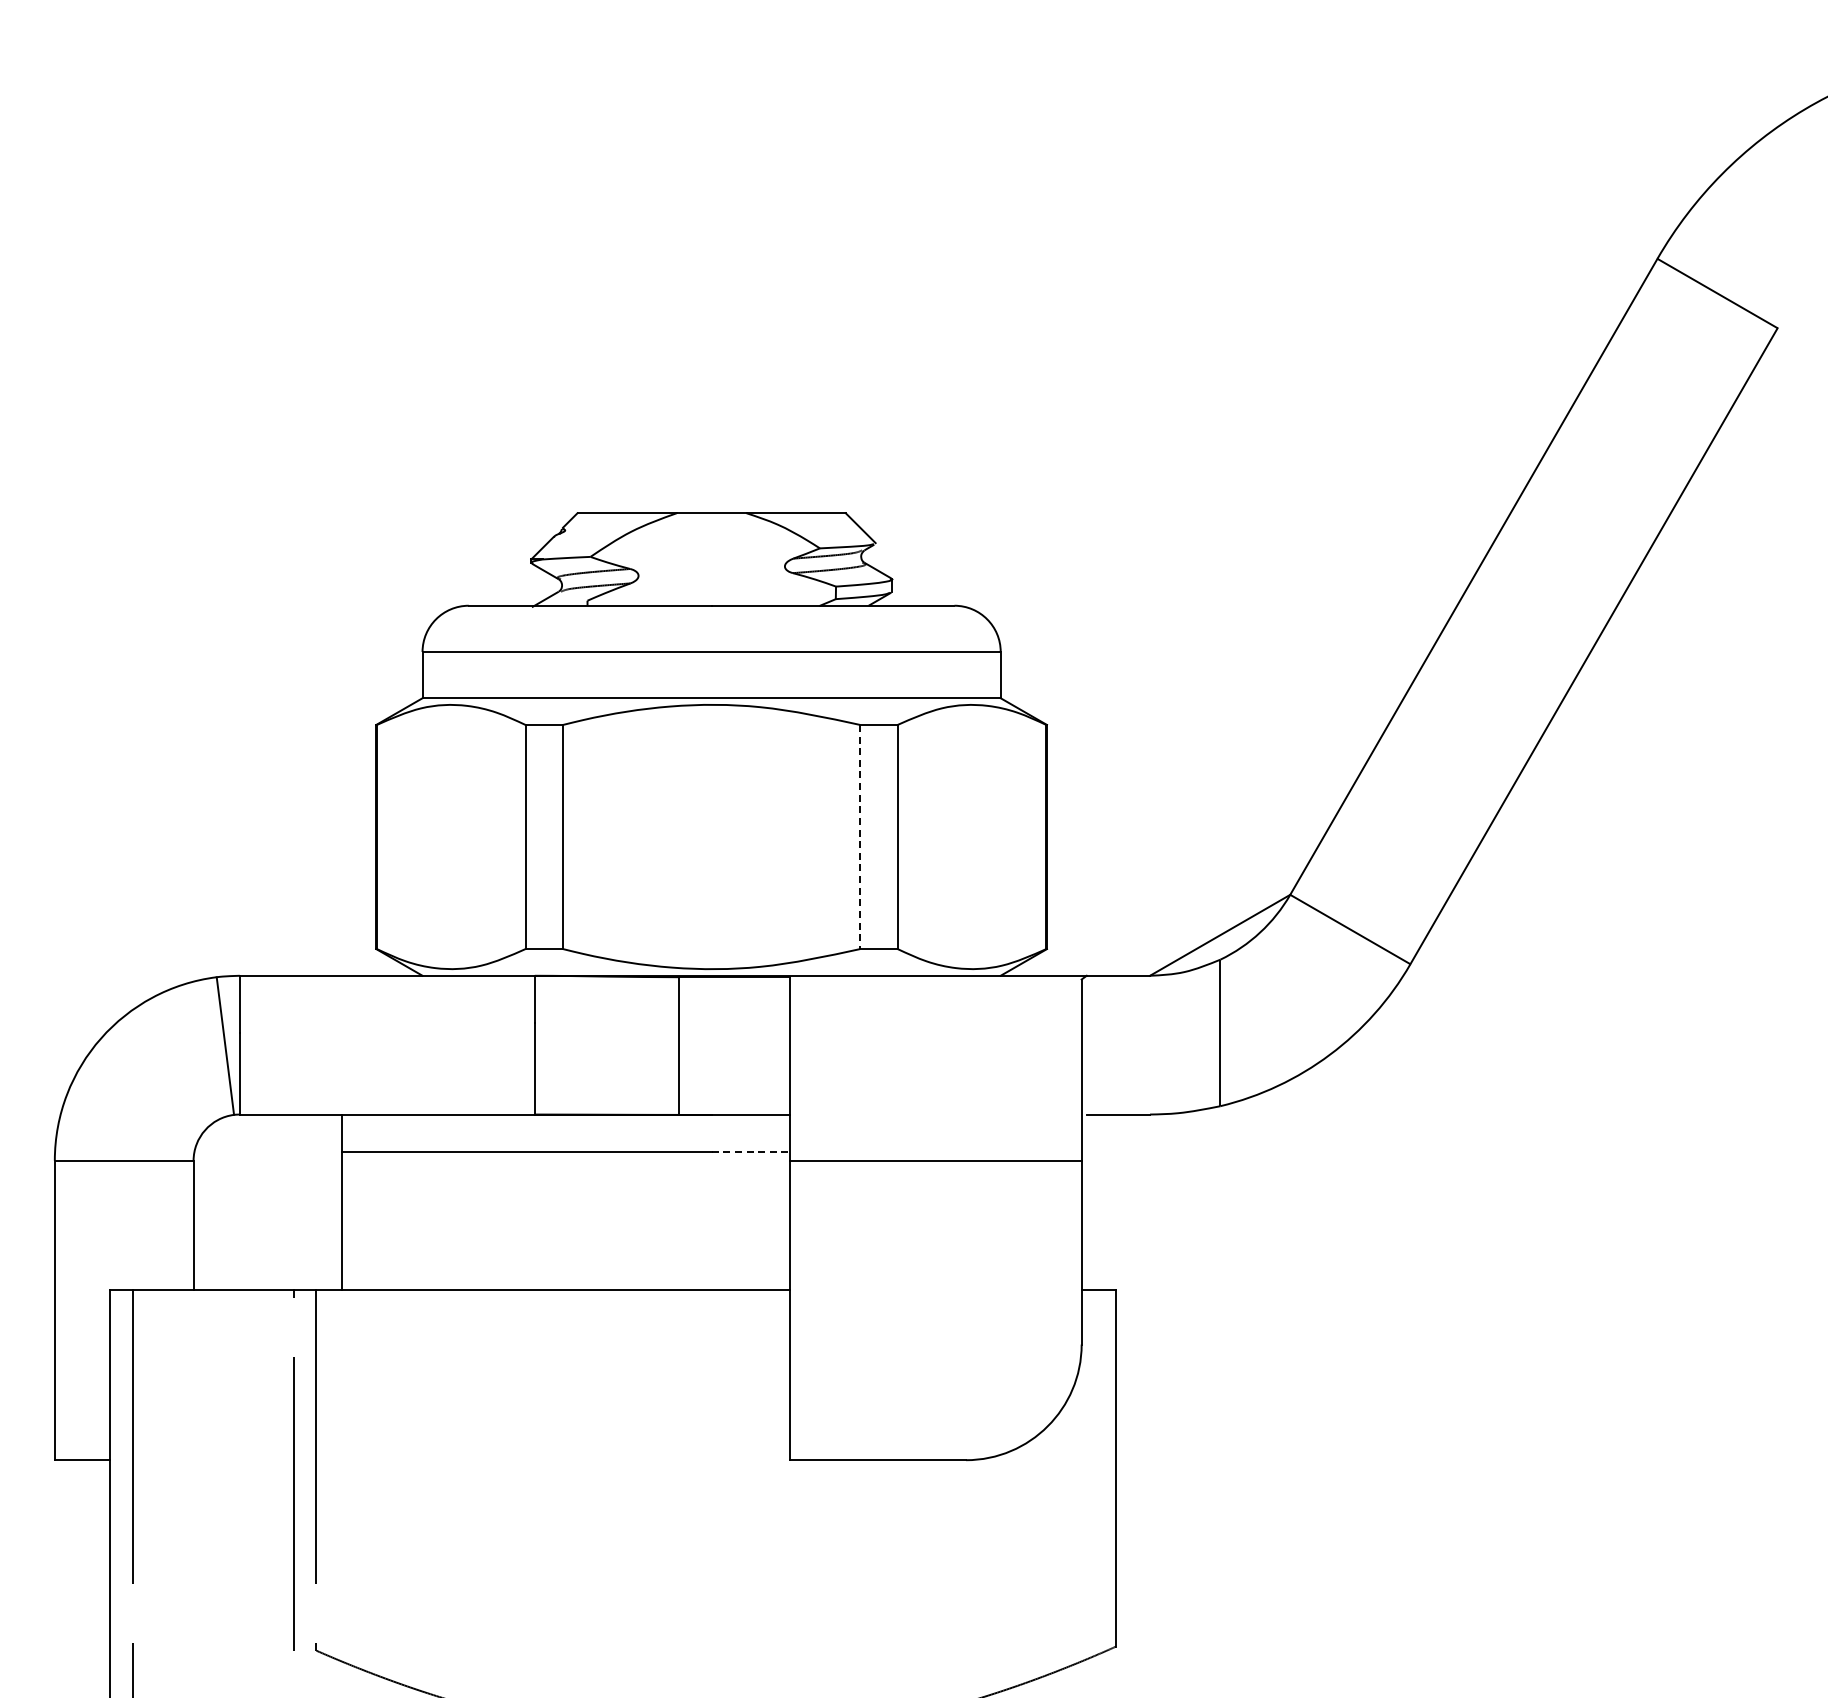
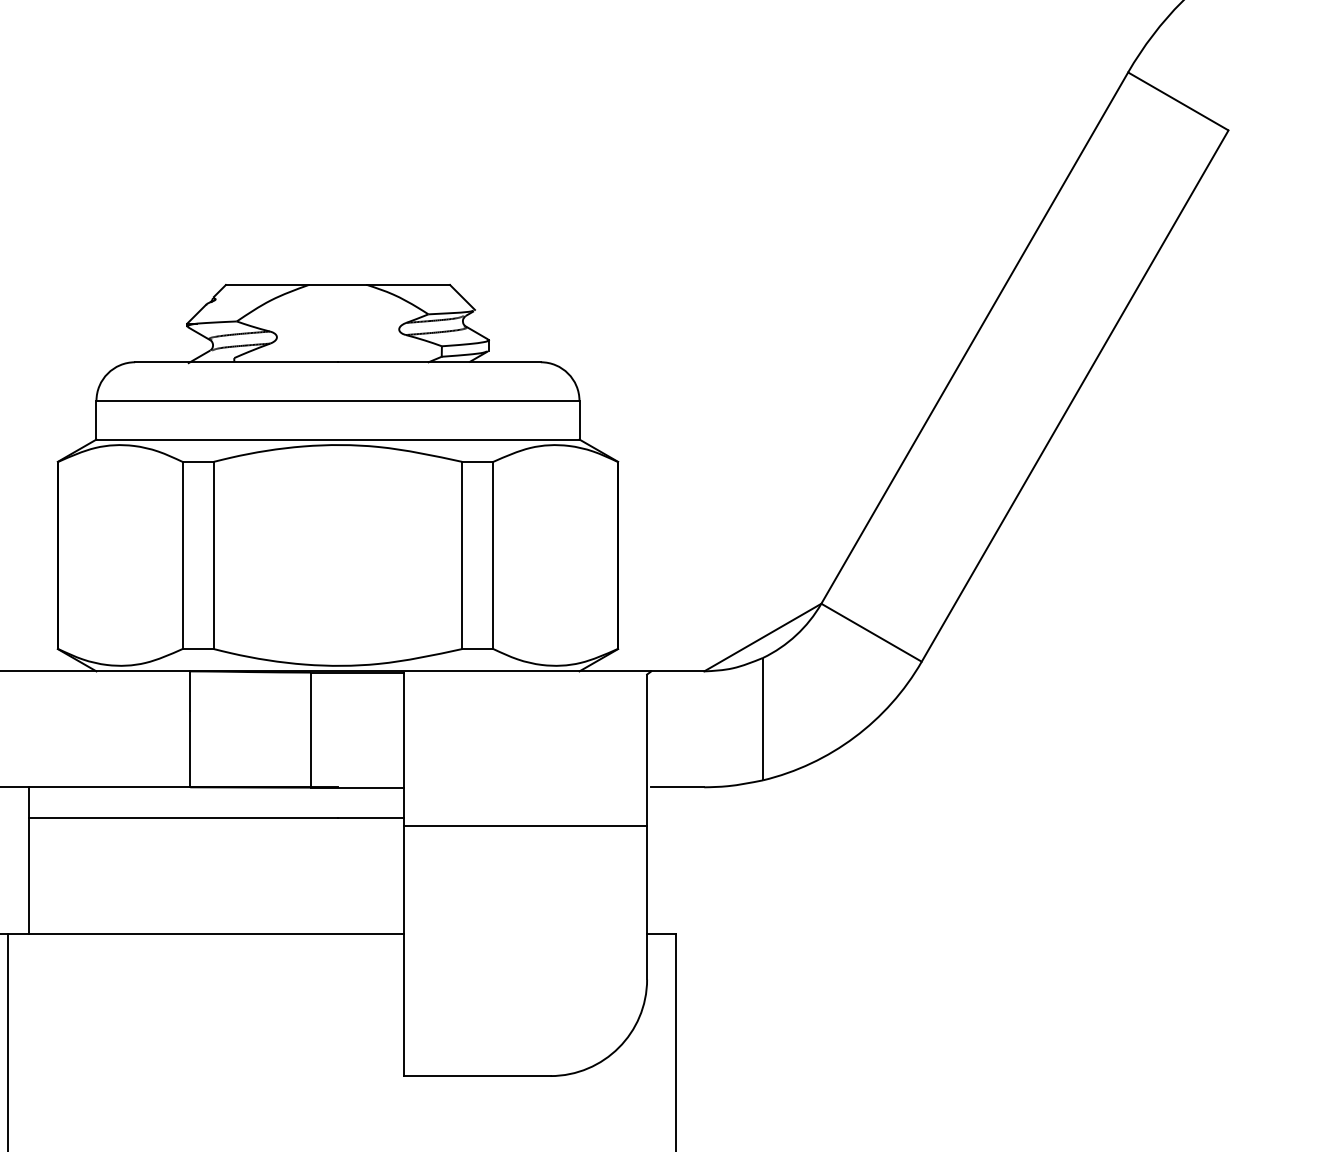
line: (860, 837) -> (462, 555), dashed -> solid
line: (751, 1151) -> (371, 818), dashed -> solid

